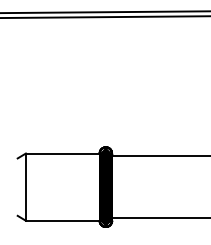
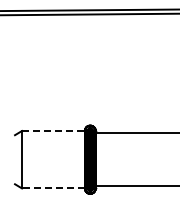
line: (62, 154) -> (53, 131), solid -> dashed
line: (62, 220) -> (53, 188), solid -> dashed

